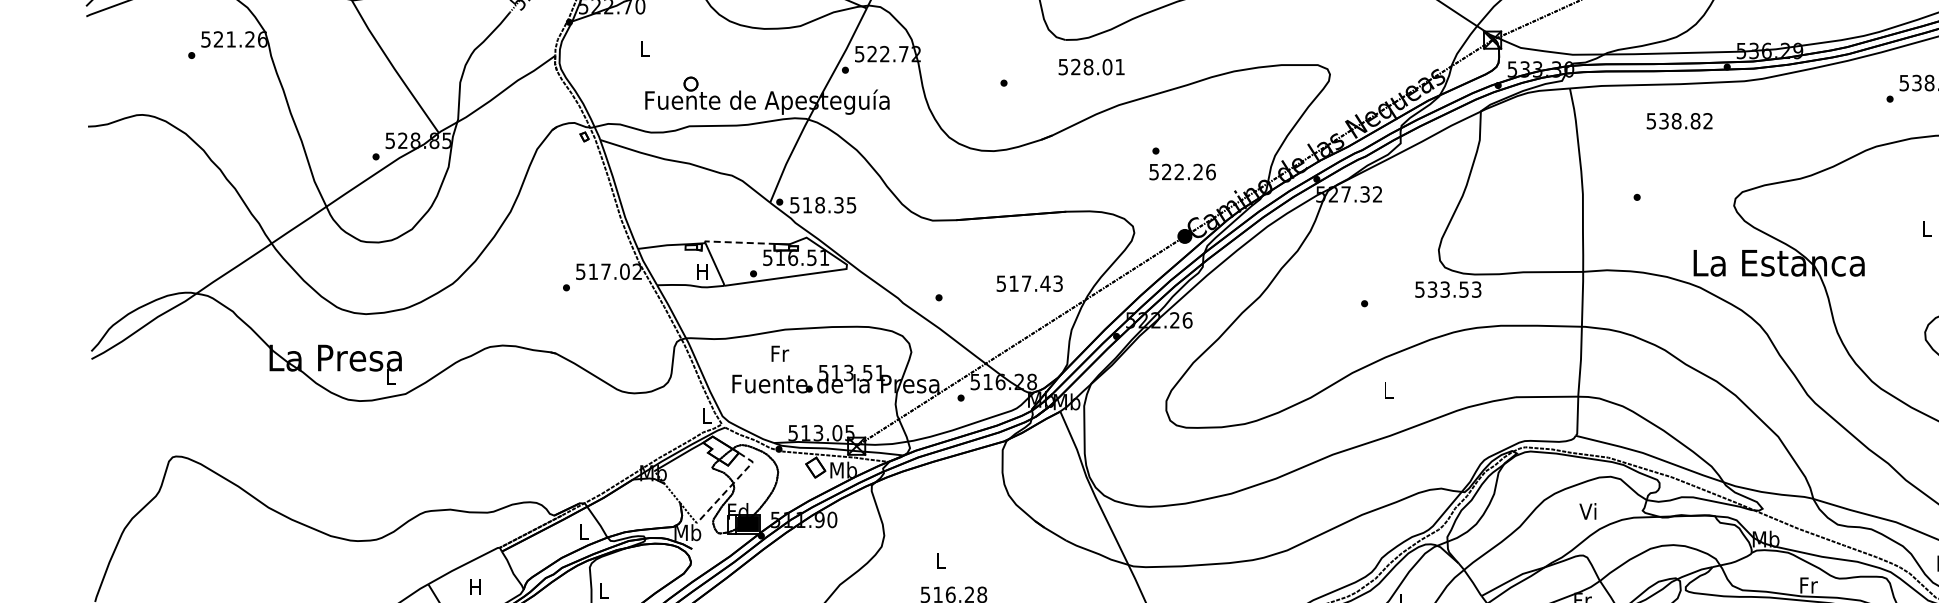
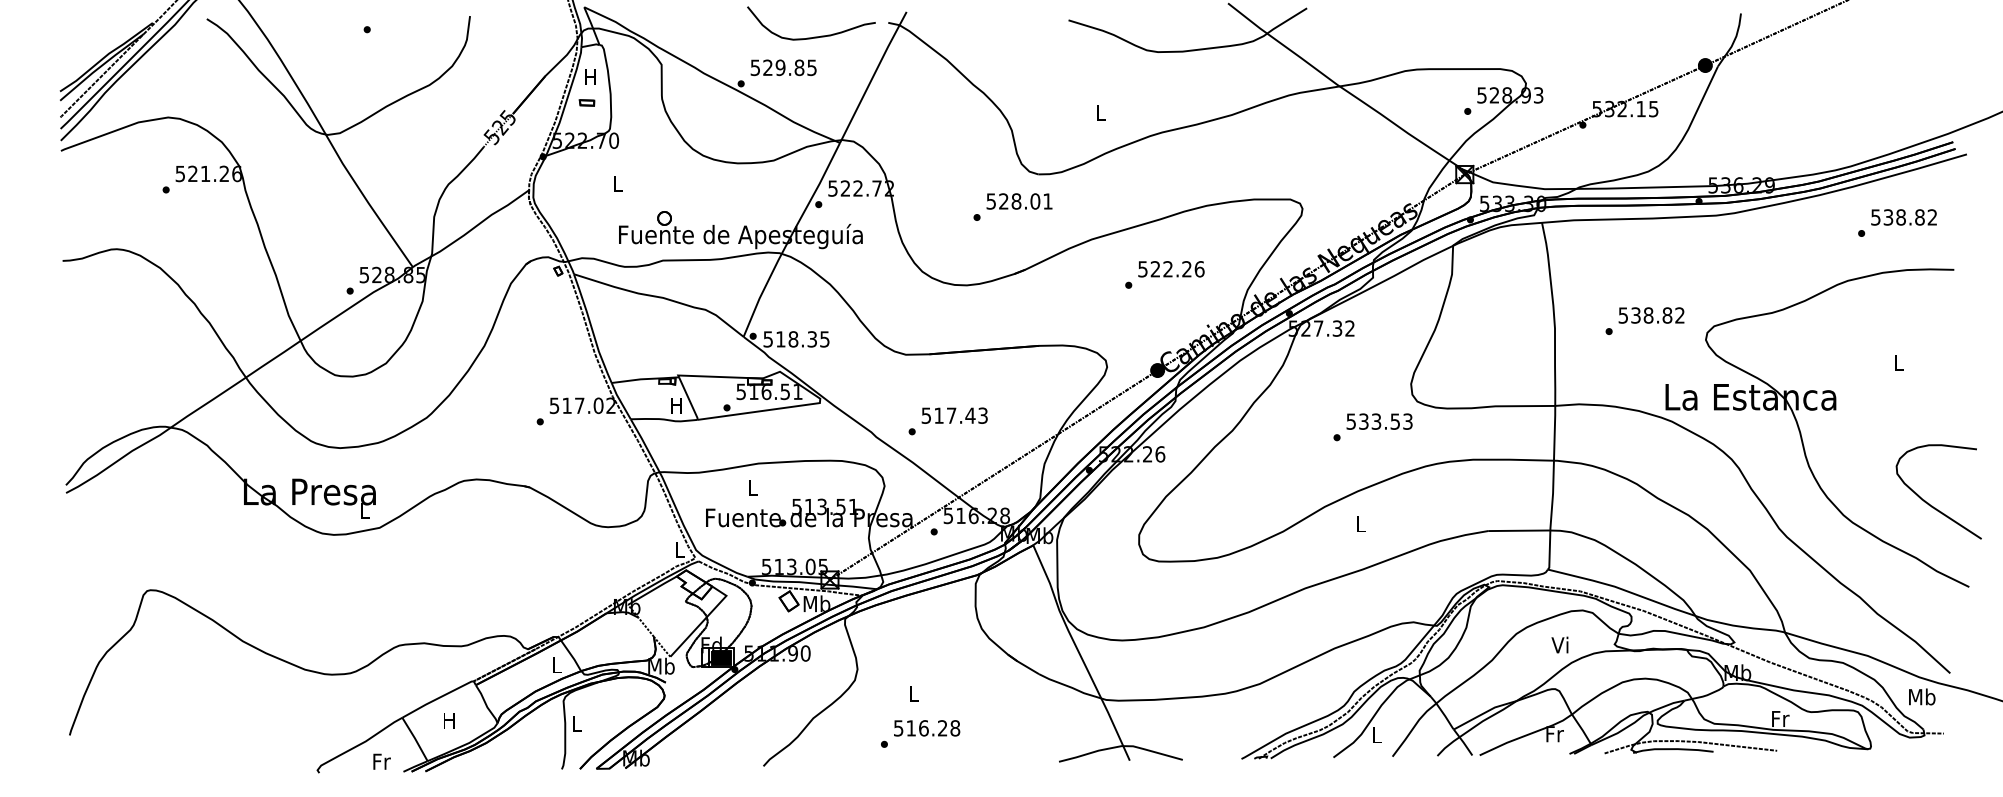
text: (1091, 67) -> (1019, 201), moved
text: (1679, 121) -> (1651, 315), moved
text: (1182, 172) -> (1171, 269), moved
line: (740, 242) -> (713, 376), dashed -> solid
text: (1029, 283) -> (954, 415), moved
text: (1448, 289) -> (1379, 421), moved
text: (780, 353) -> (753, 487), Fr -> L
line: (730, 486) -> (704, 620), dashed -> solid

